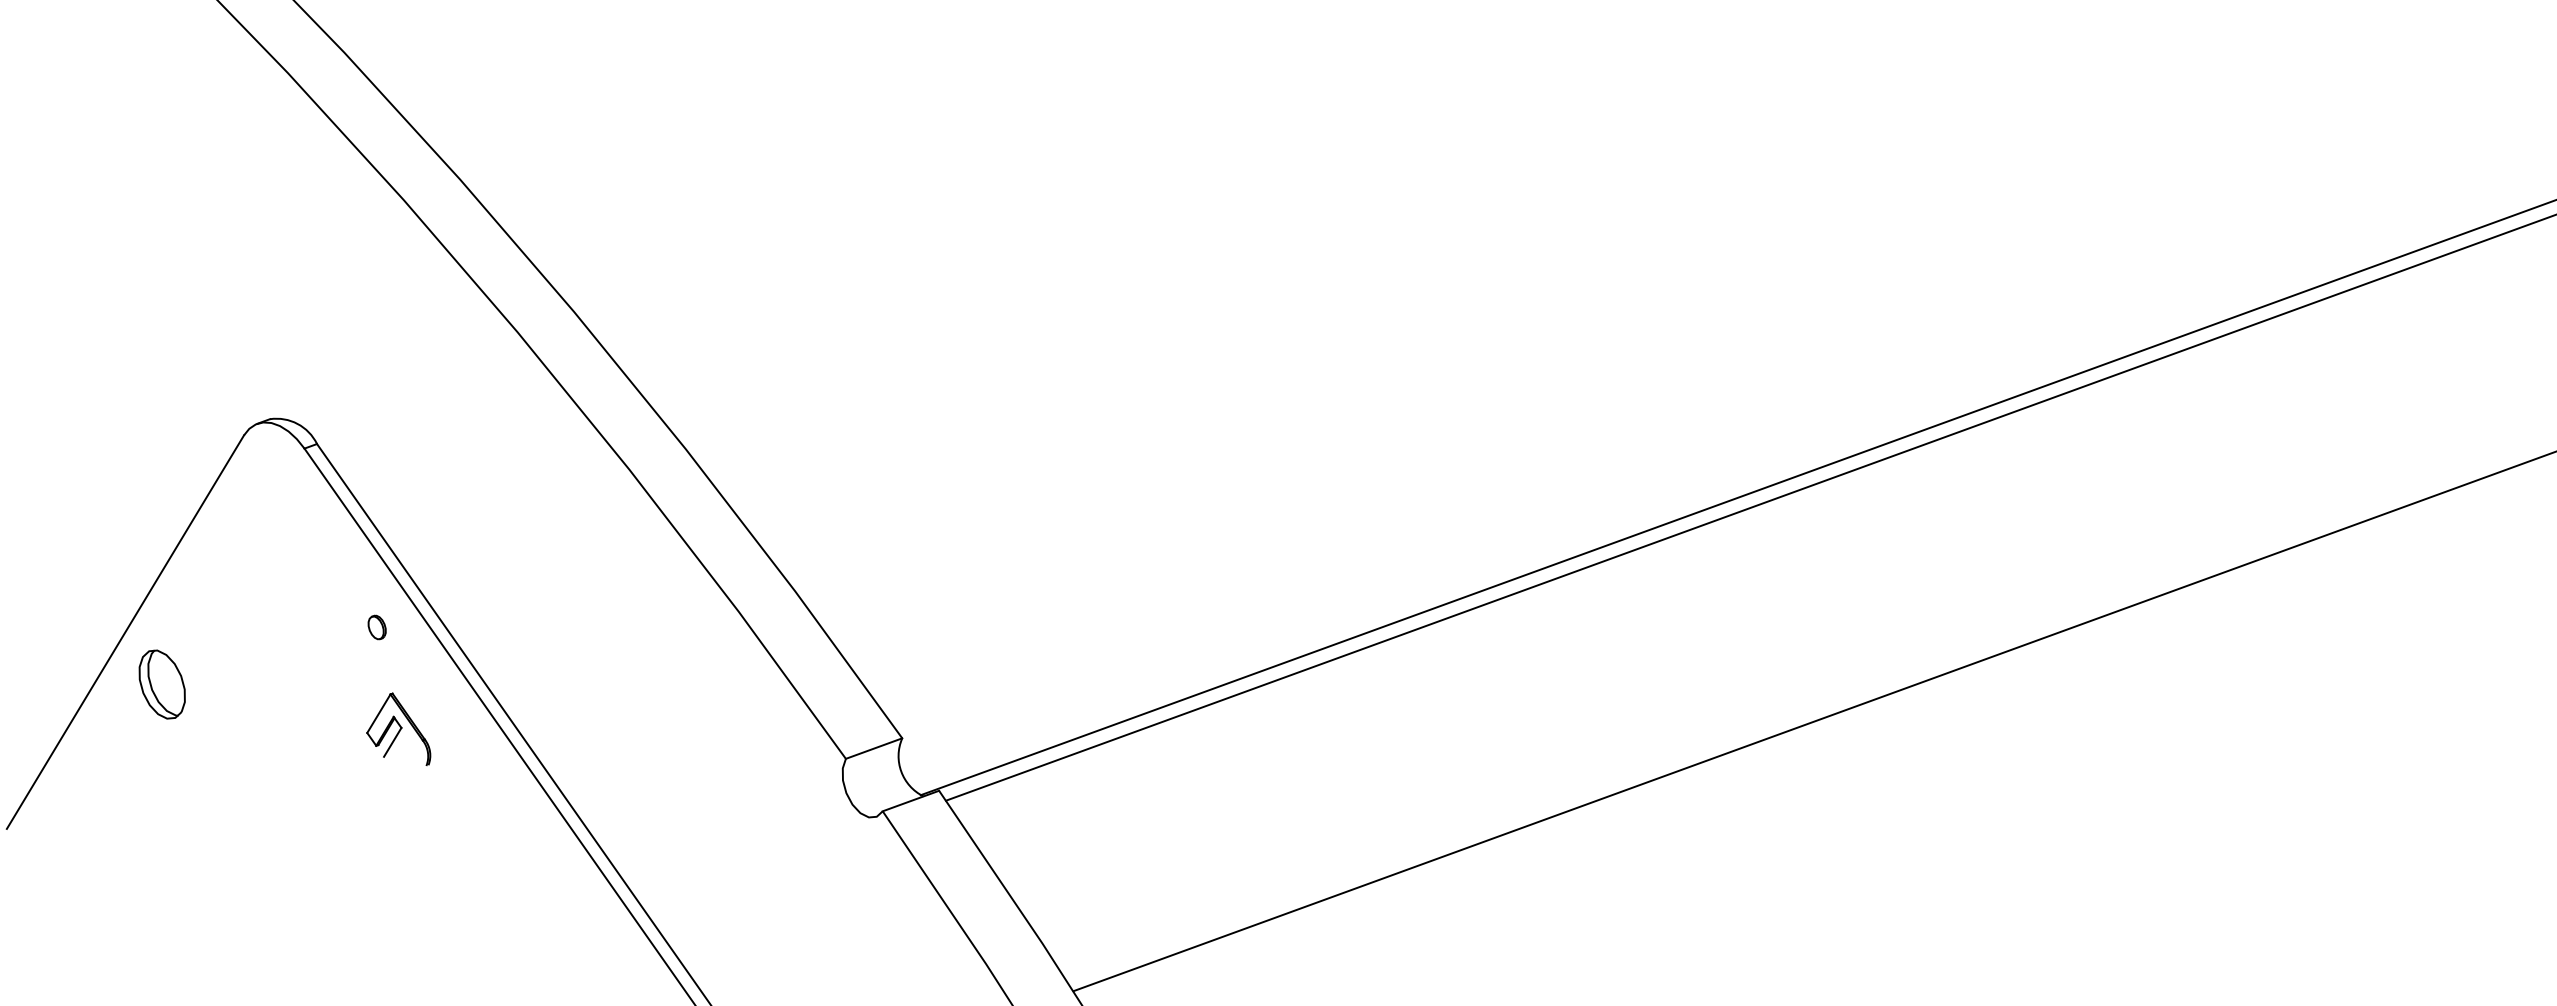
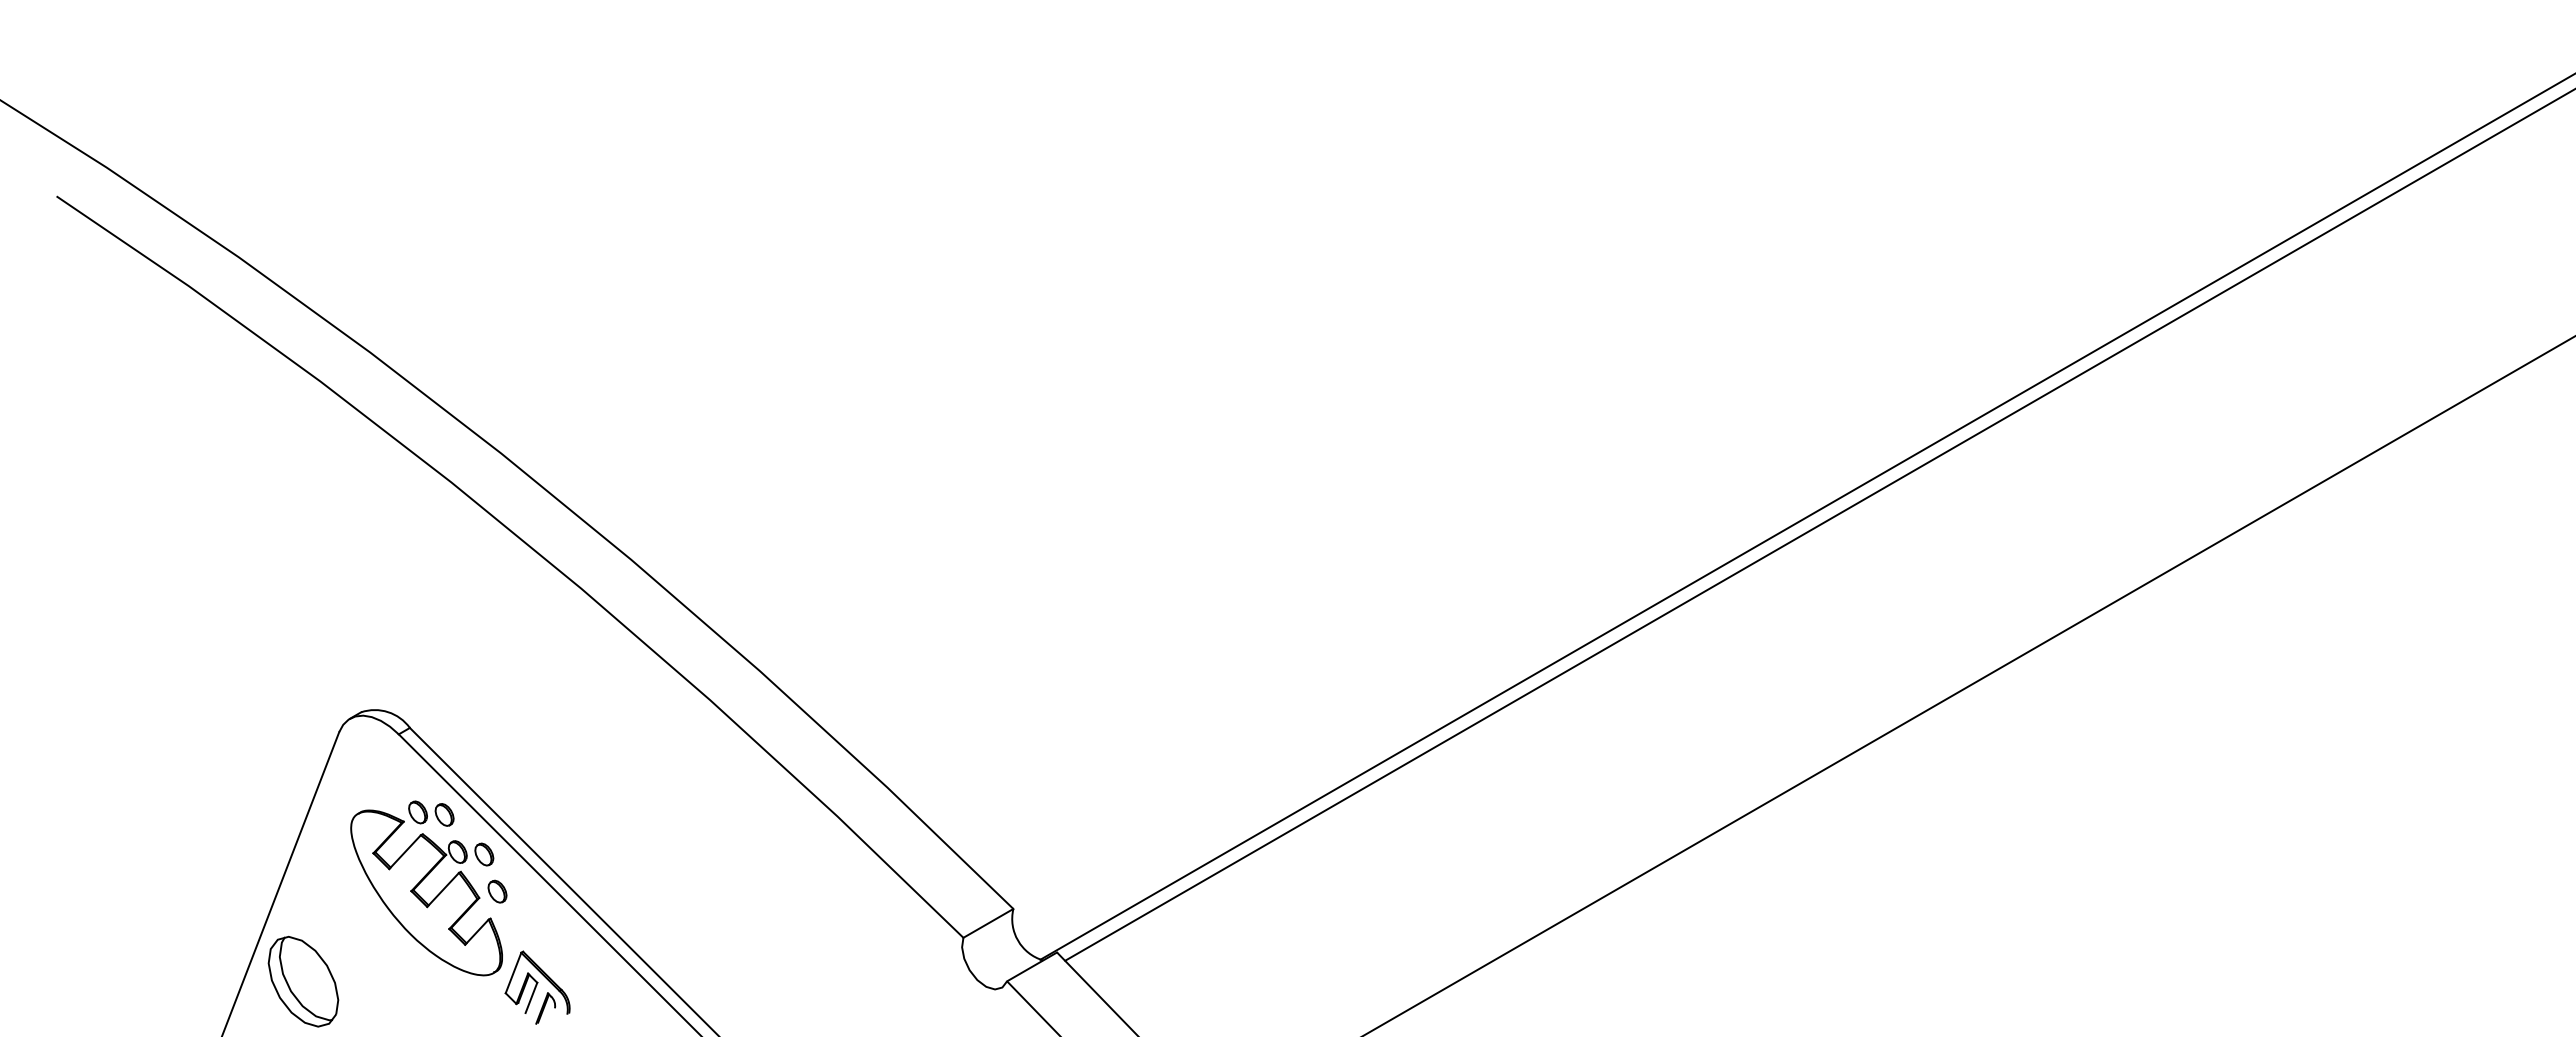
part: (301, 604) -> (421, 882), added
part: (162, 684) -> (303, 981), size x1.43
part: (405, 755) -> (545, 1008), added

